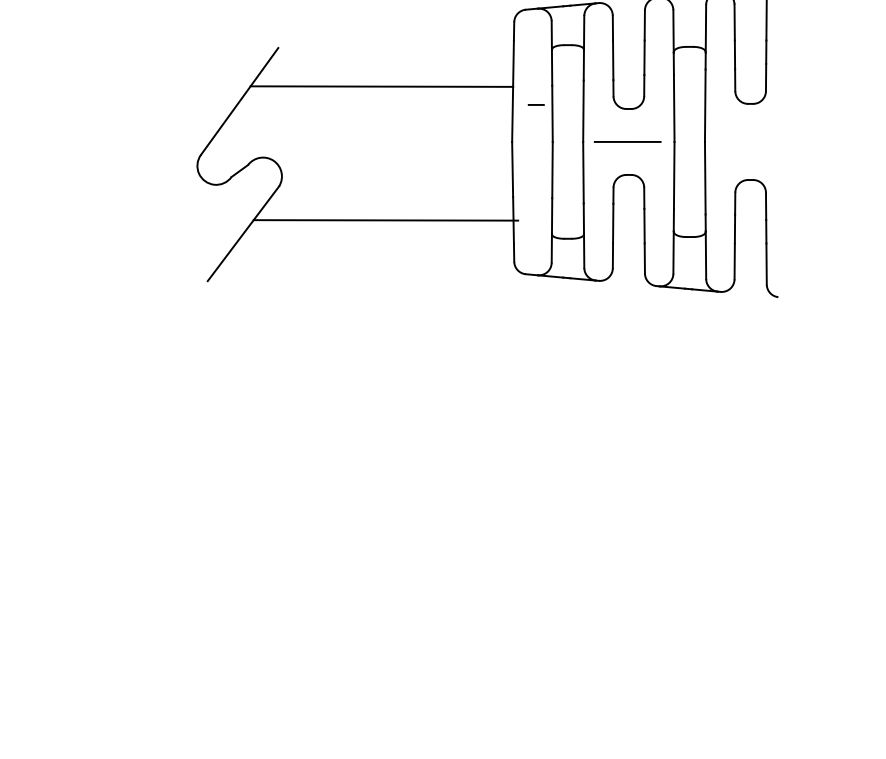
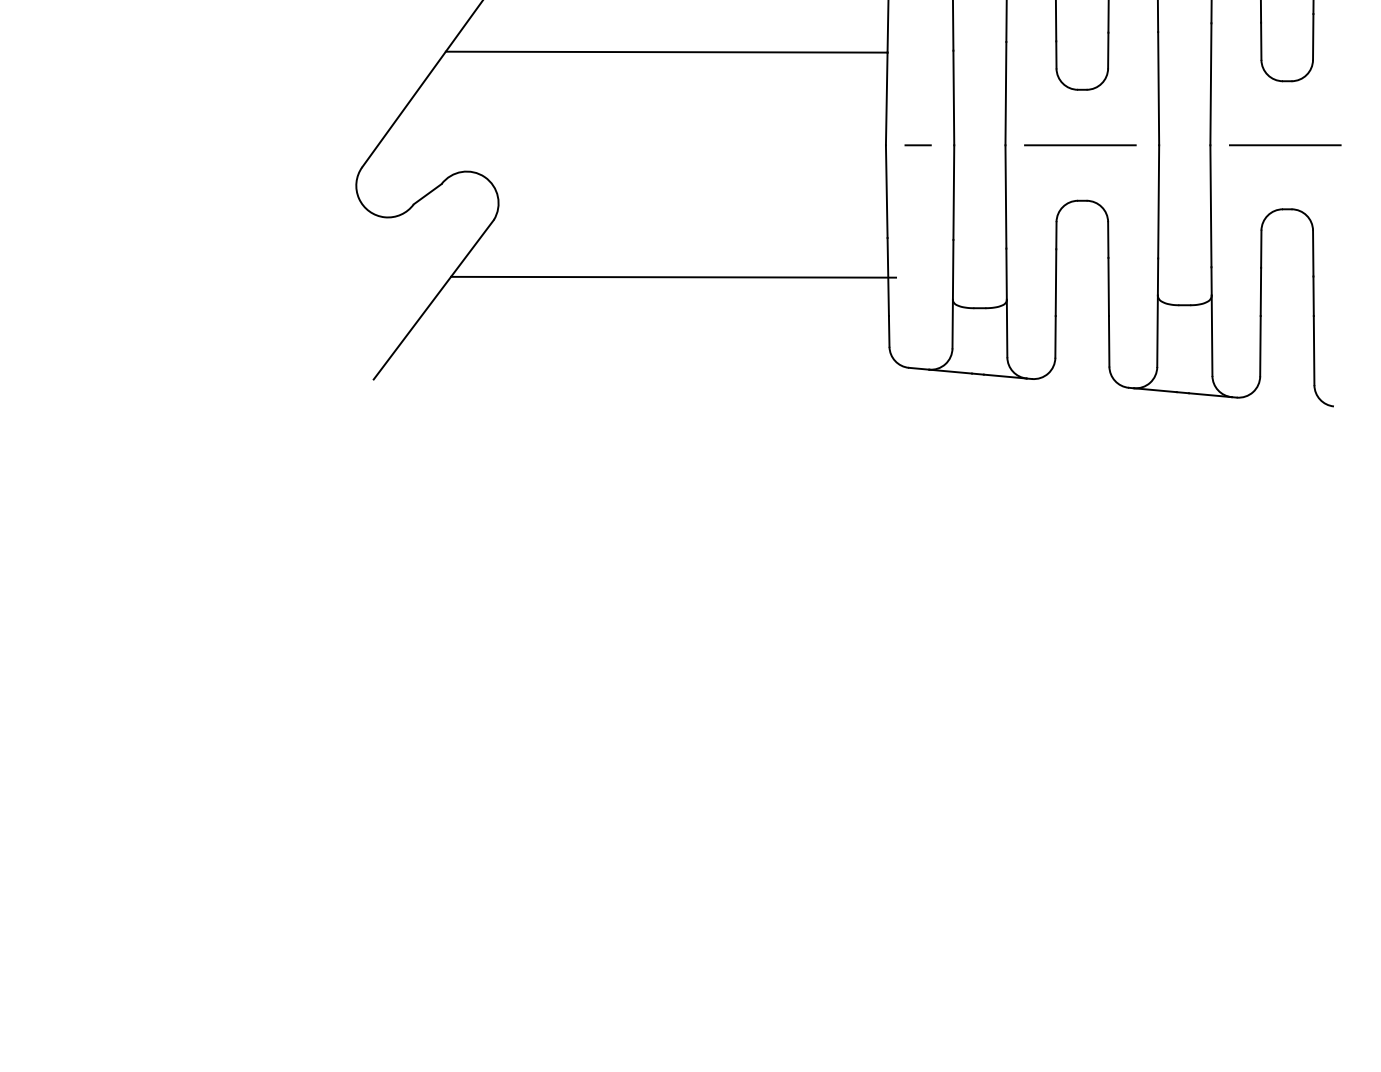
line: (535, 104) -> (916, 144), moved
line: (749, 141) -> (1285, 144), added

